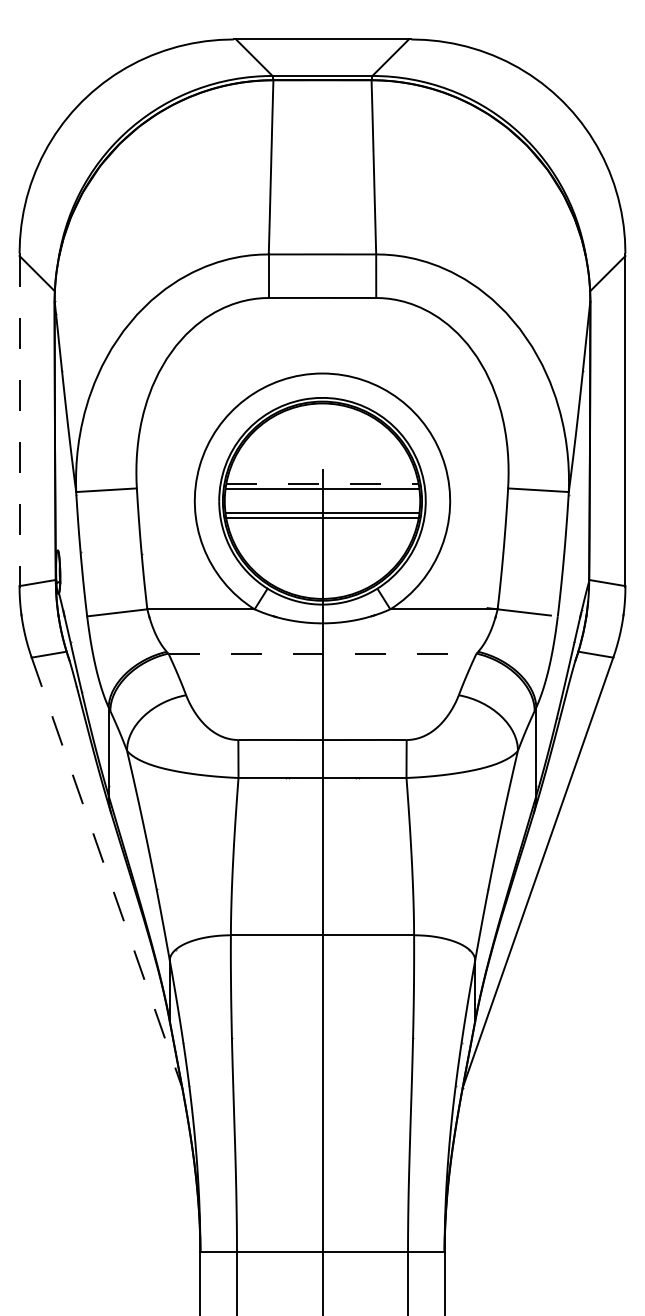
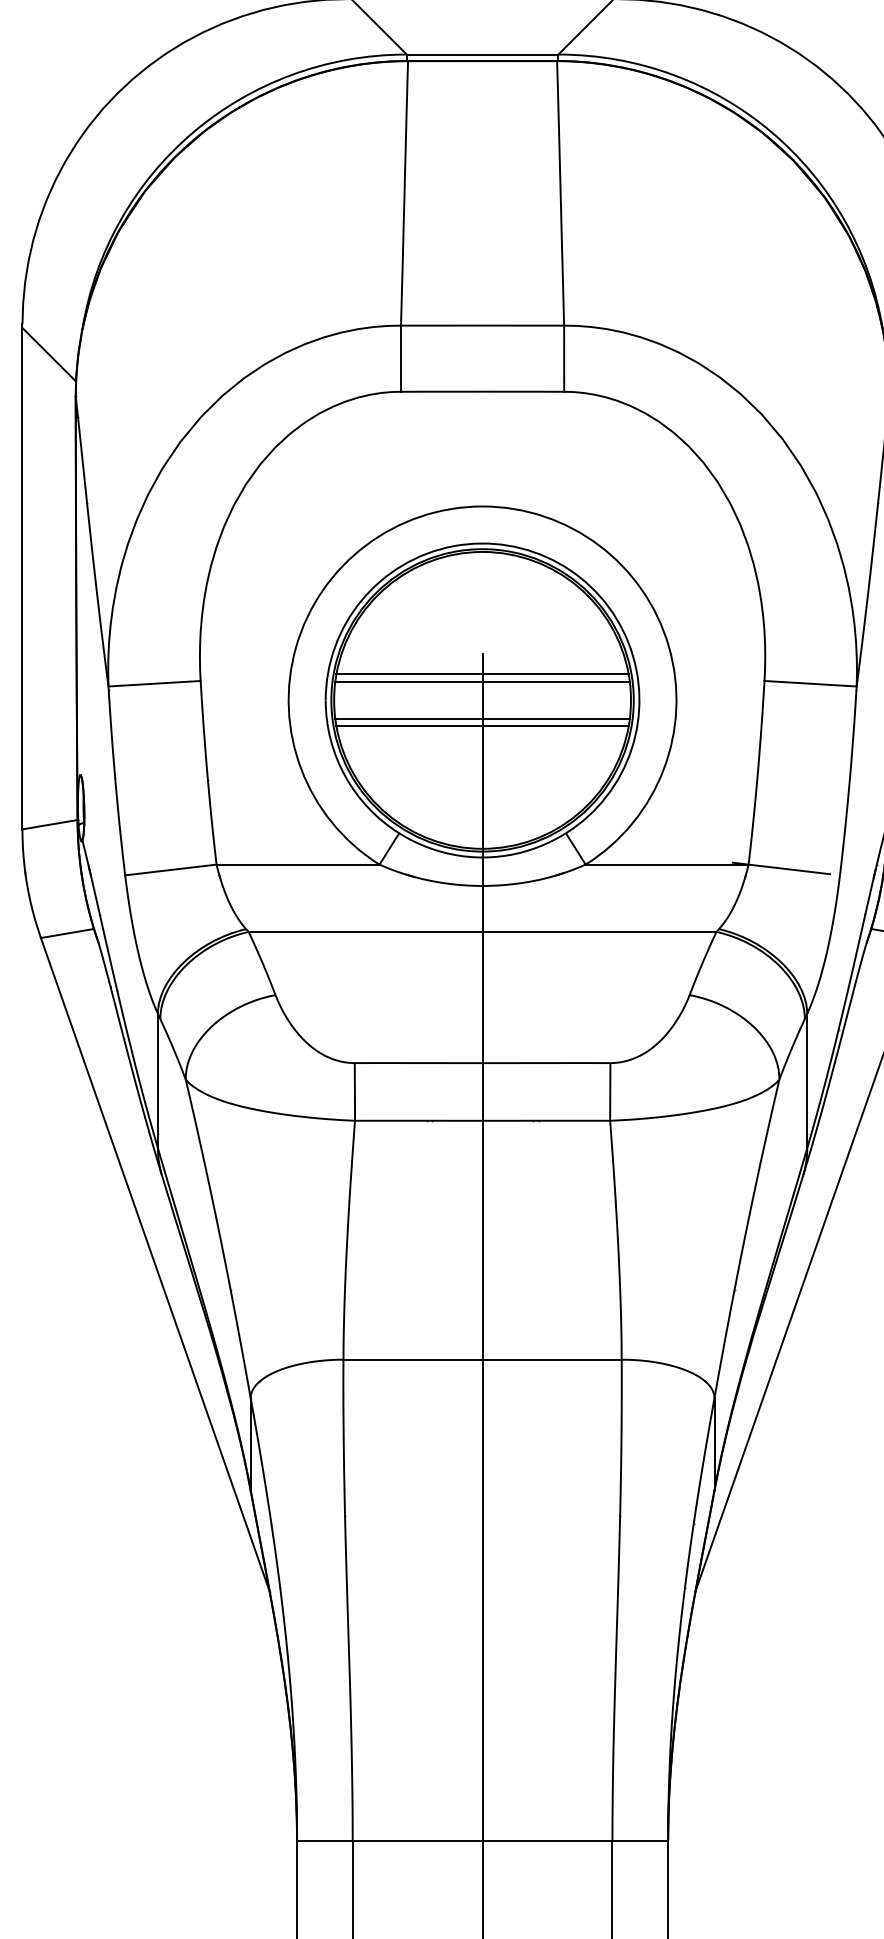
line: (19, 421) -> (22, 579), dashed -> solid
line: (322, 484) -> (482, 675), dashed -> solid
line: (322, 653) -> (482, 931), dashed -> solid
line: (107, 872) -> (156, 1264), dashed -> solid

